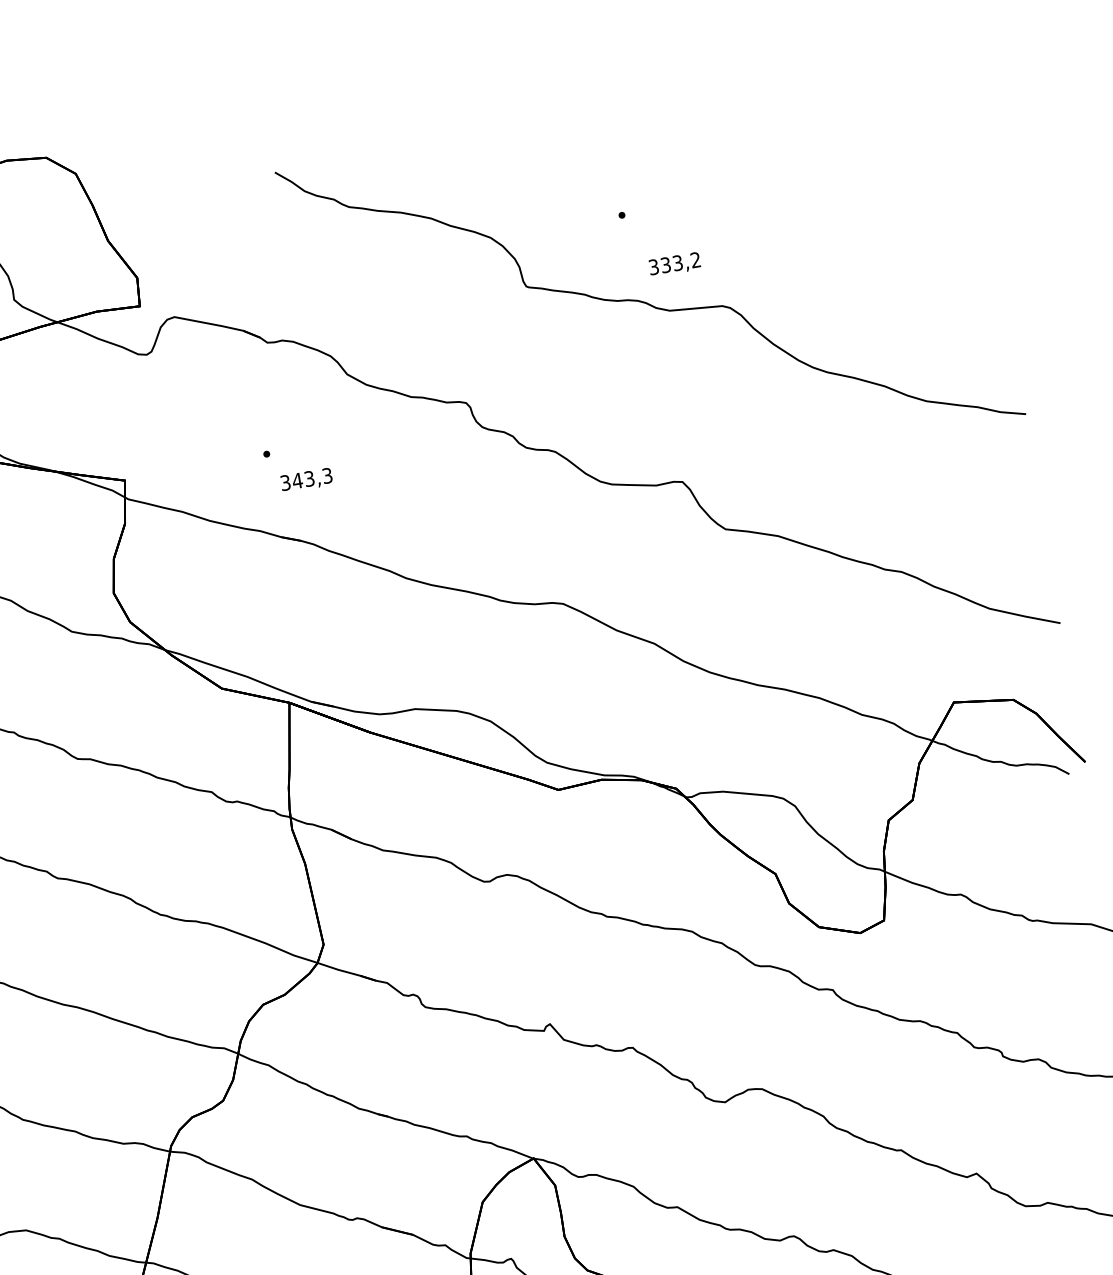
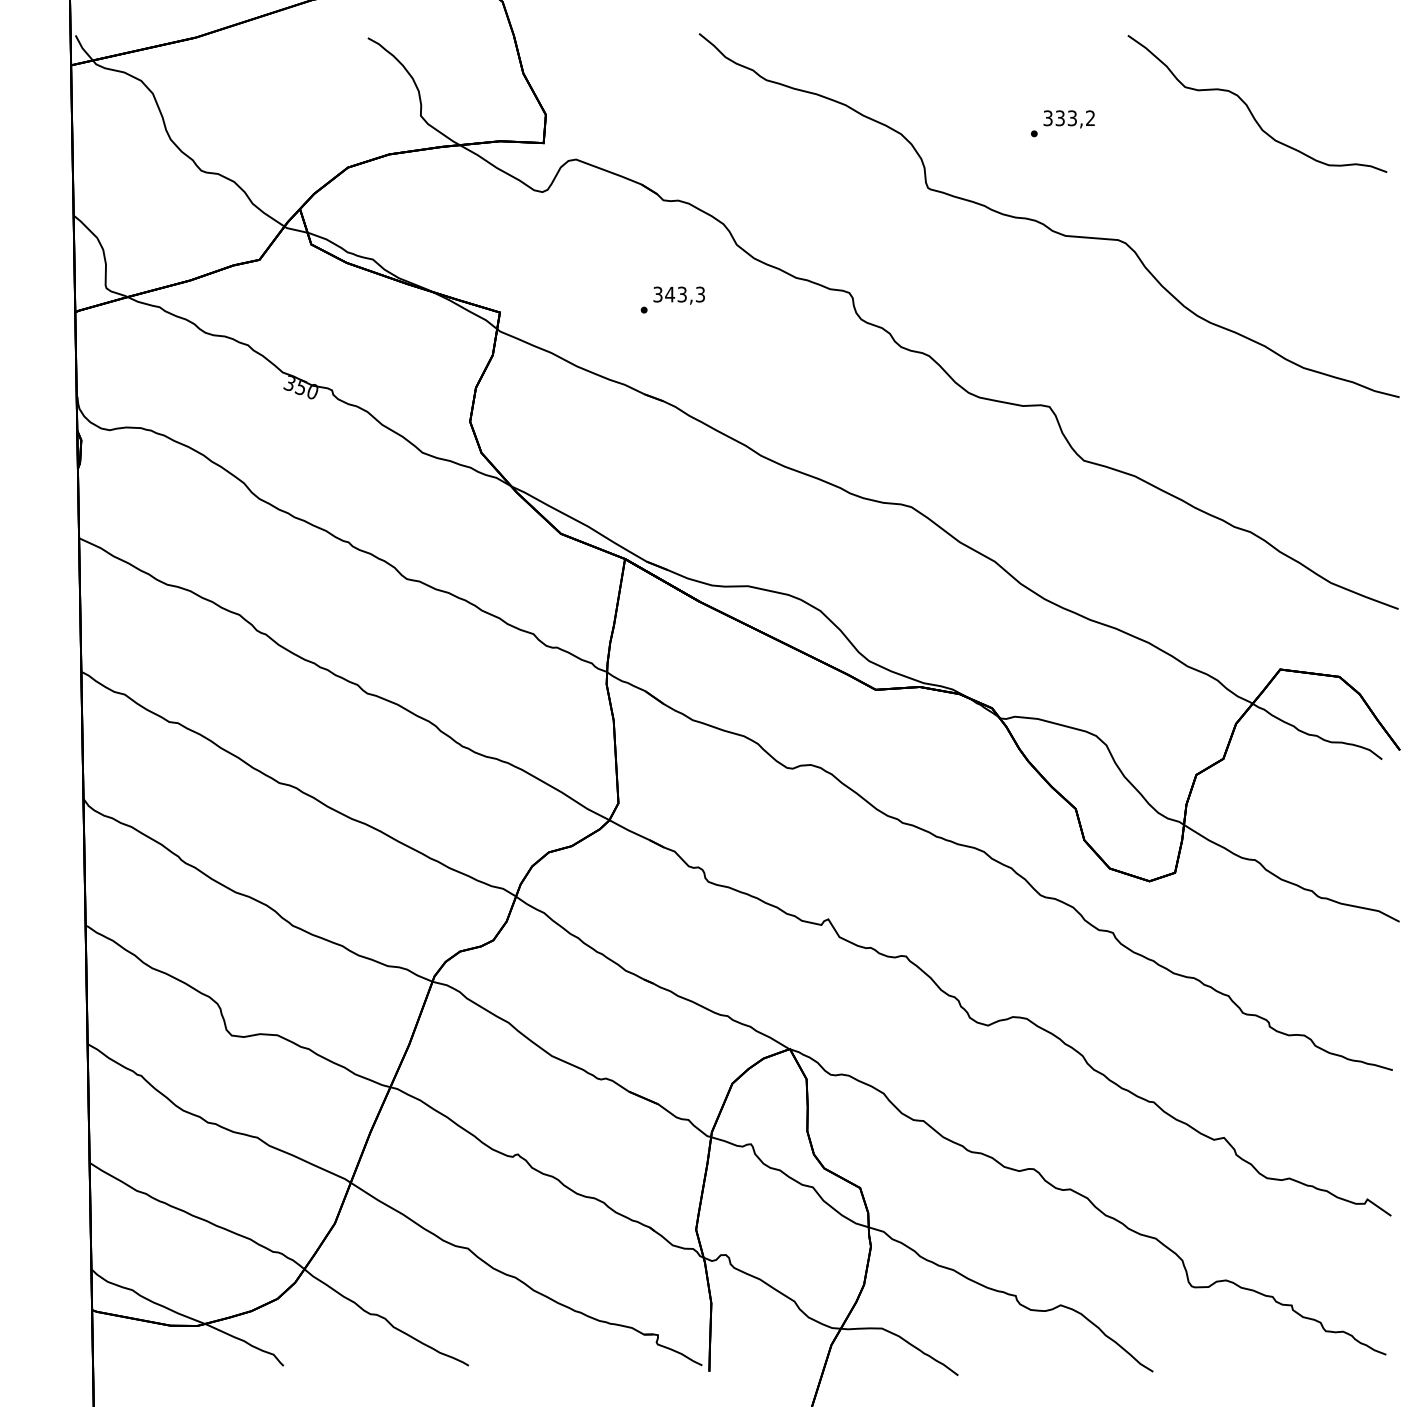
curve: (831, 155) -> (1250, 109), added
text: (674, 264) -> (1068, 119), moved
text: (305, 480) -> (678, 295), moved

